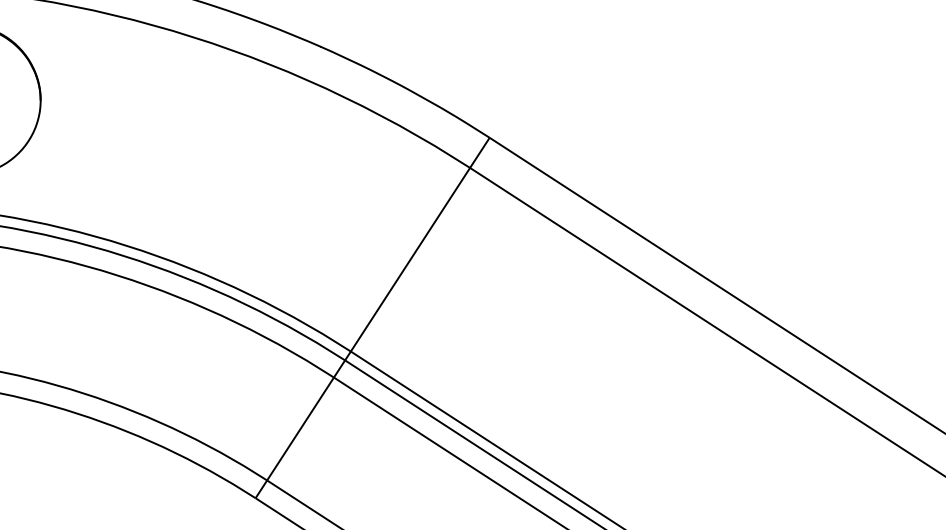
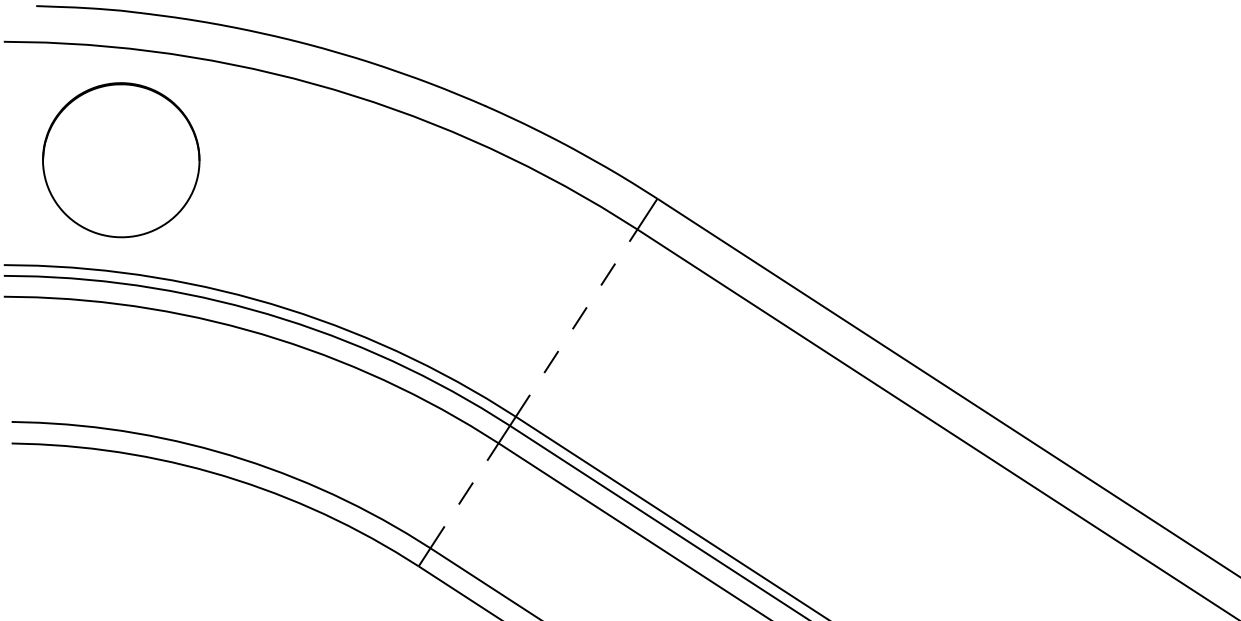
line: (410, 260) -> (576, 323), solid -> dashed
line: (300, 428) -> (464, 495), solid -> dashed

